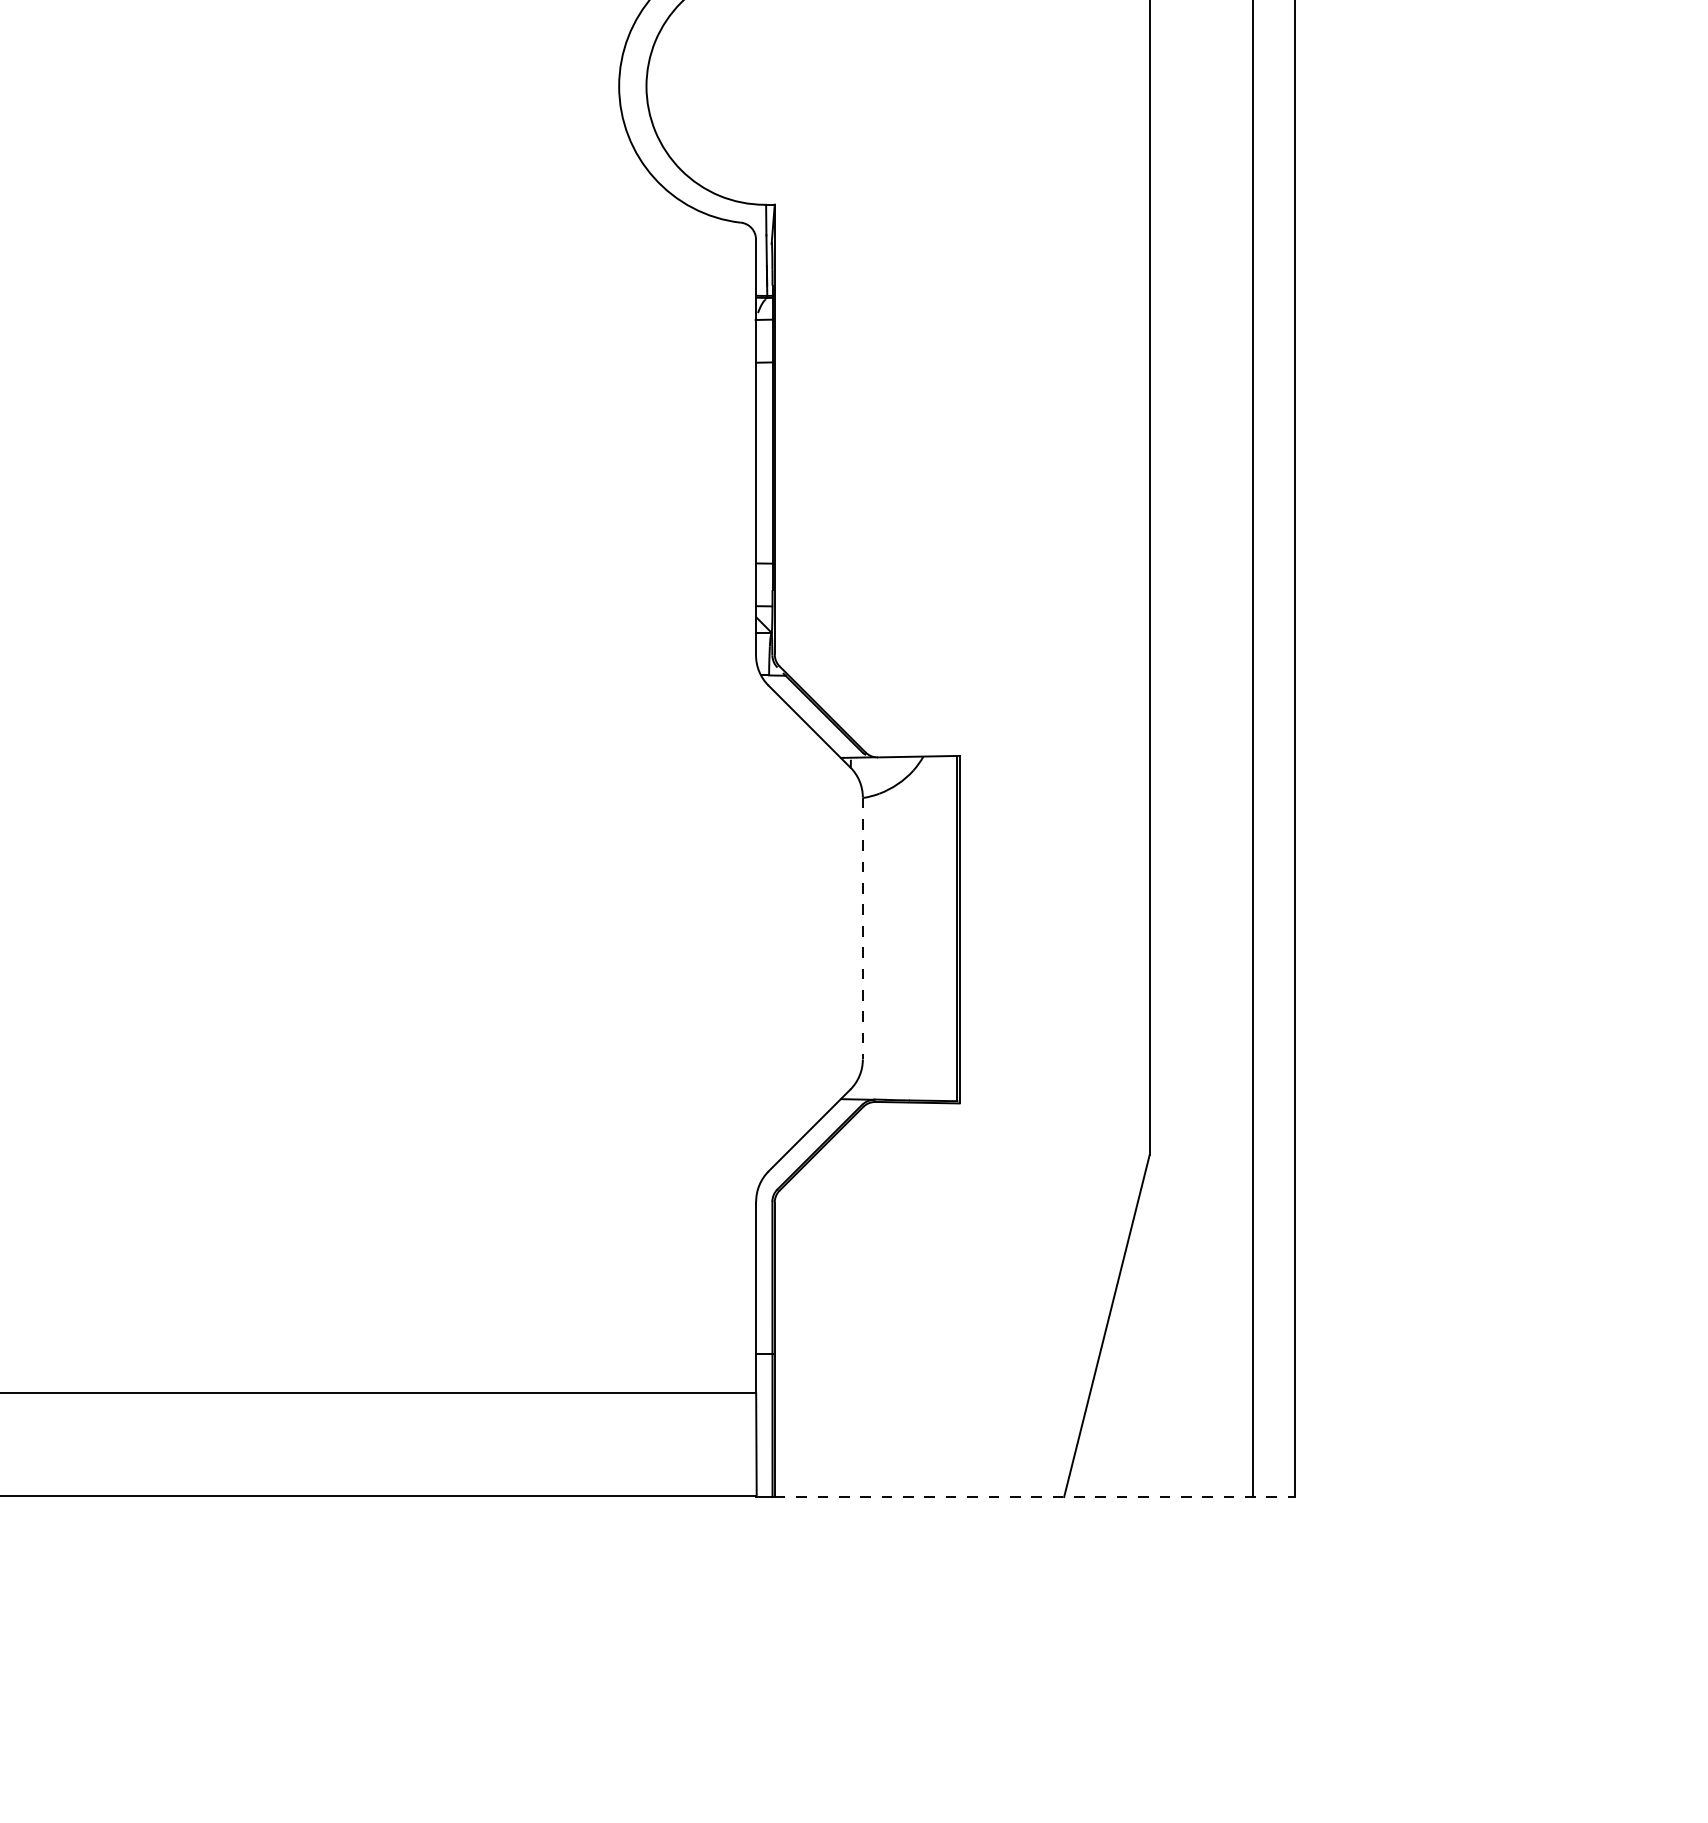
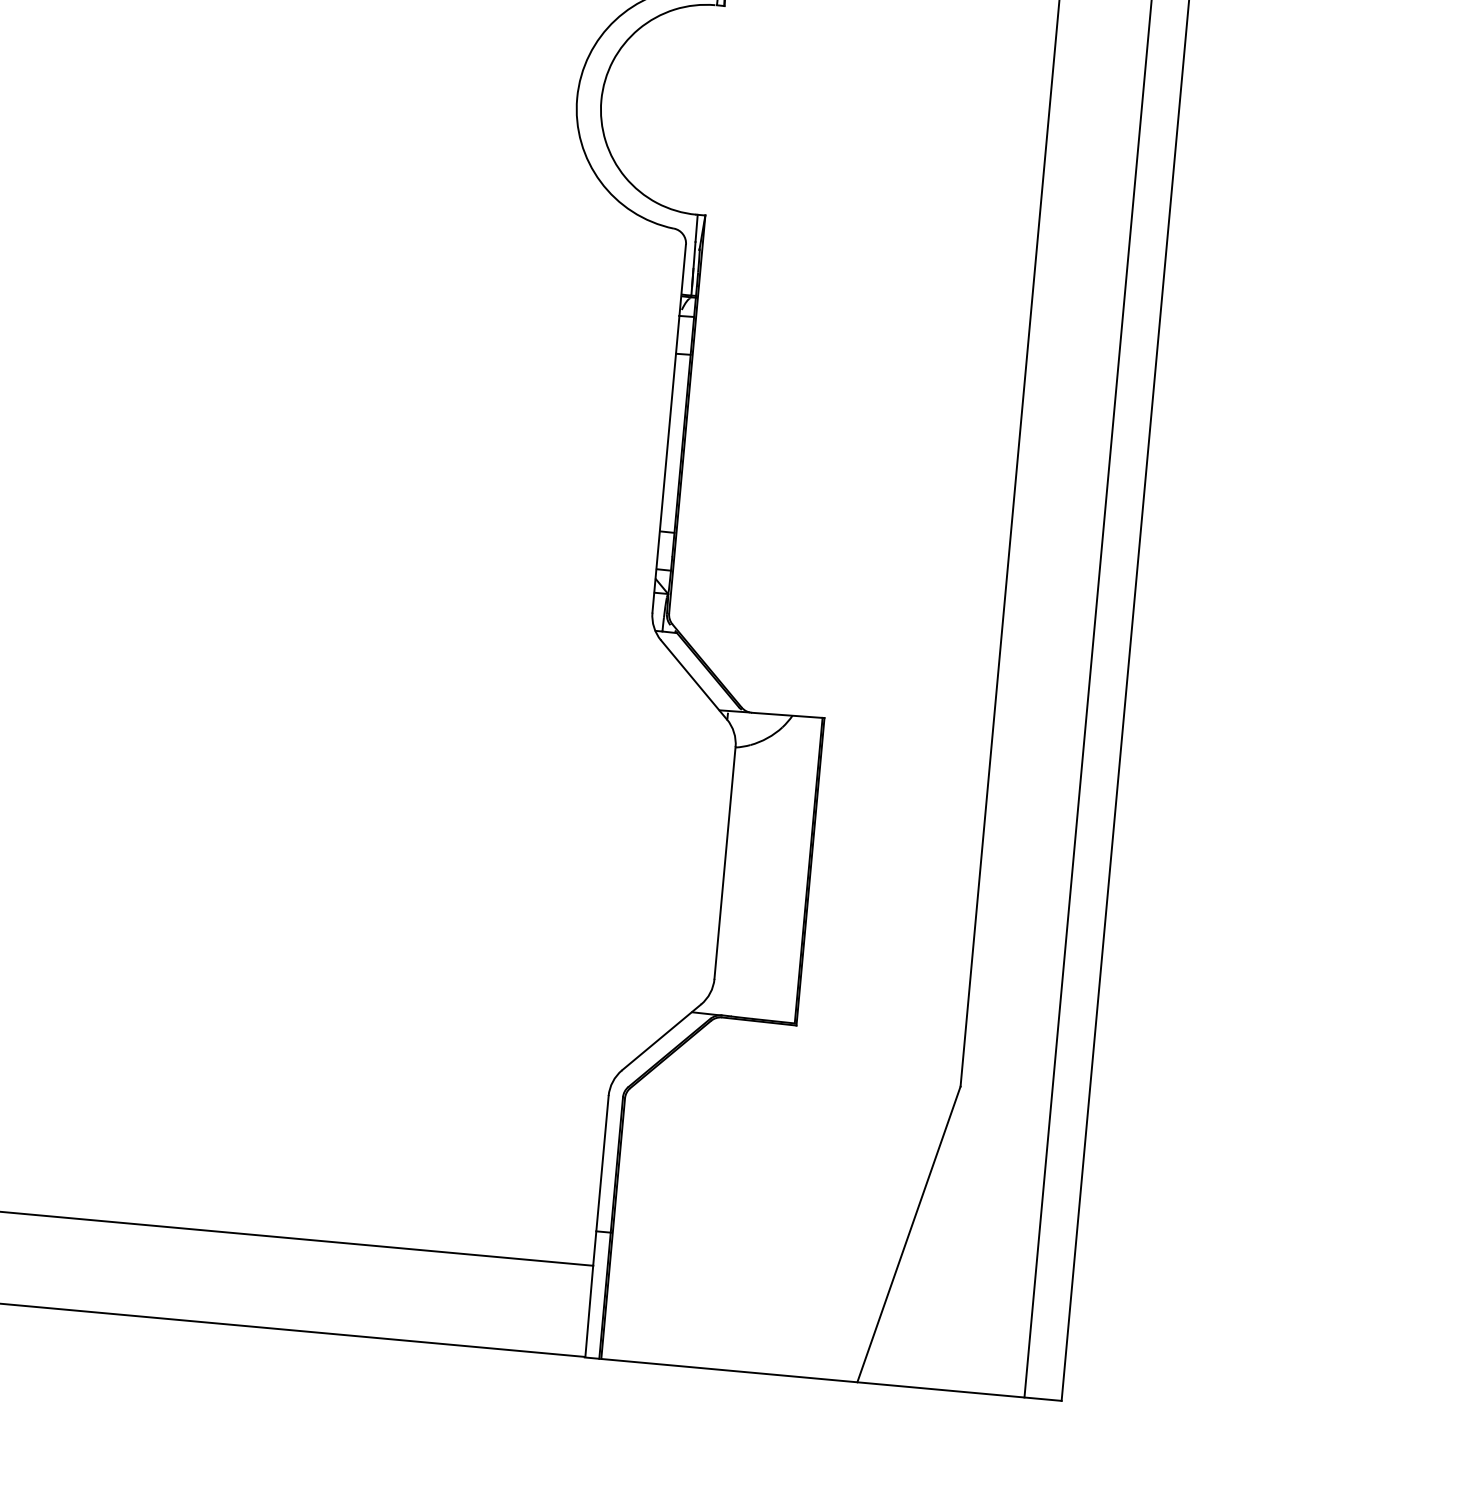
line: (862, 928) -> (724, 862), dashed -> solid
line: (1035, 1497) -> (831, 1380), dashed -> solid

